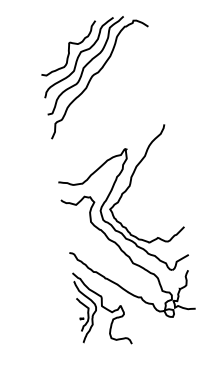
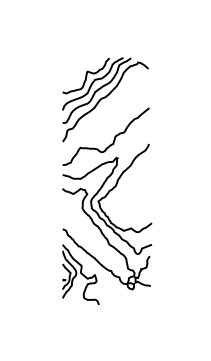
curve: (117, 125) -> (113, 139), added

